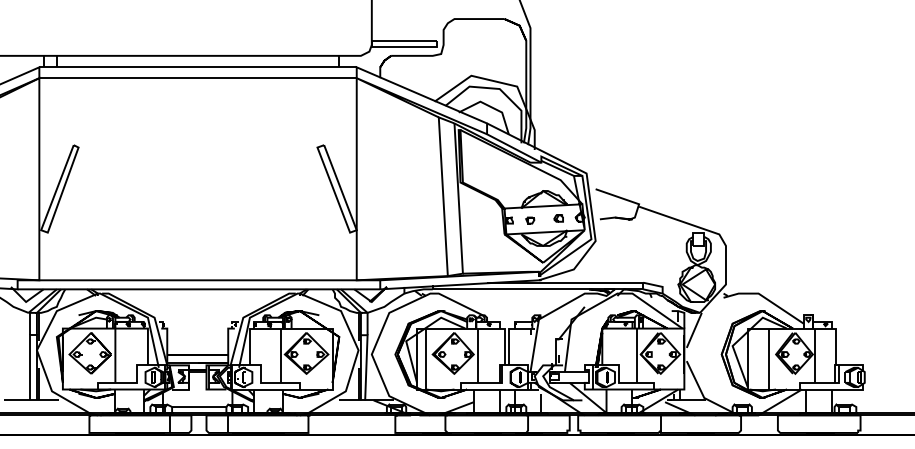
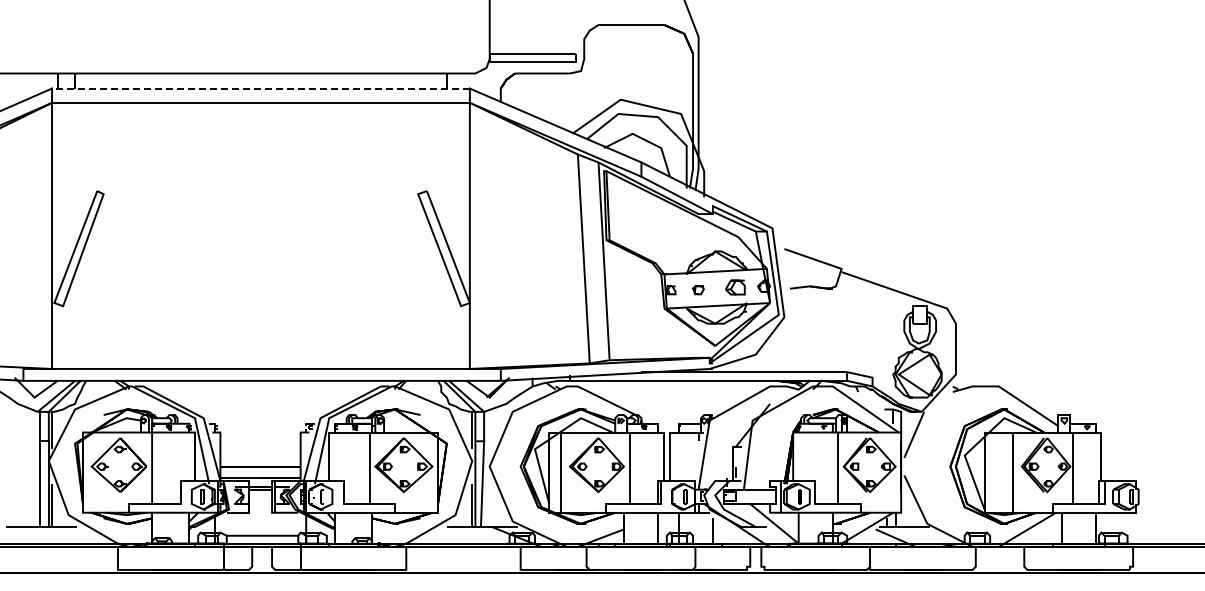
line: (197, 67) -> (260, 88), solid -> dashed
part: (558, 218) -> (735, 287), size x1.6

